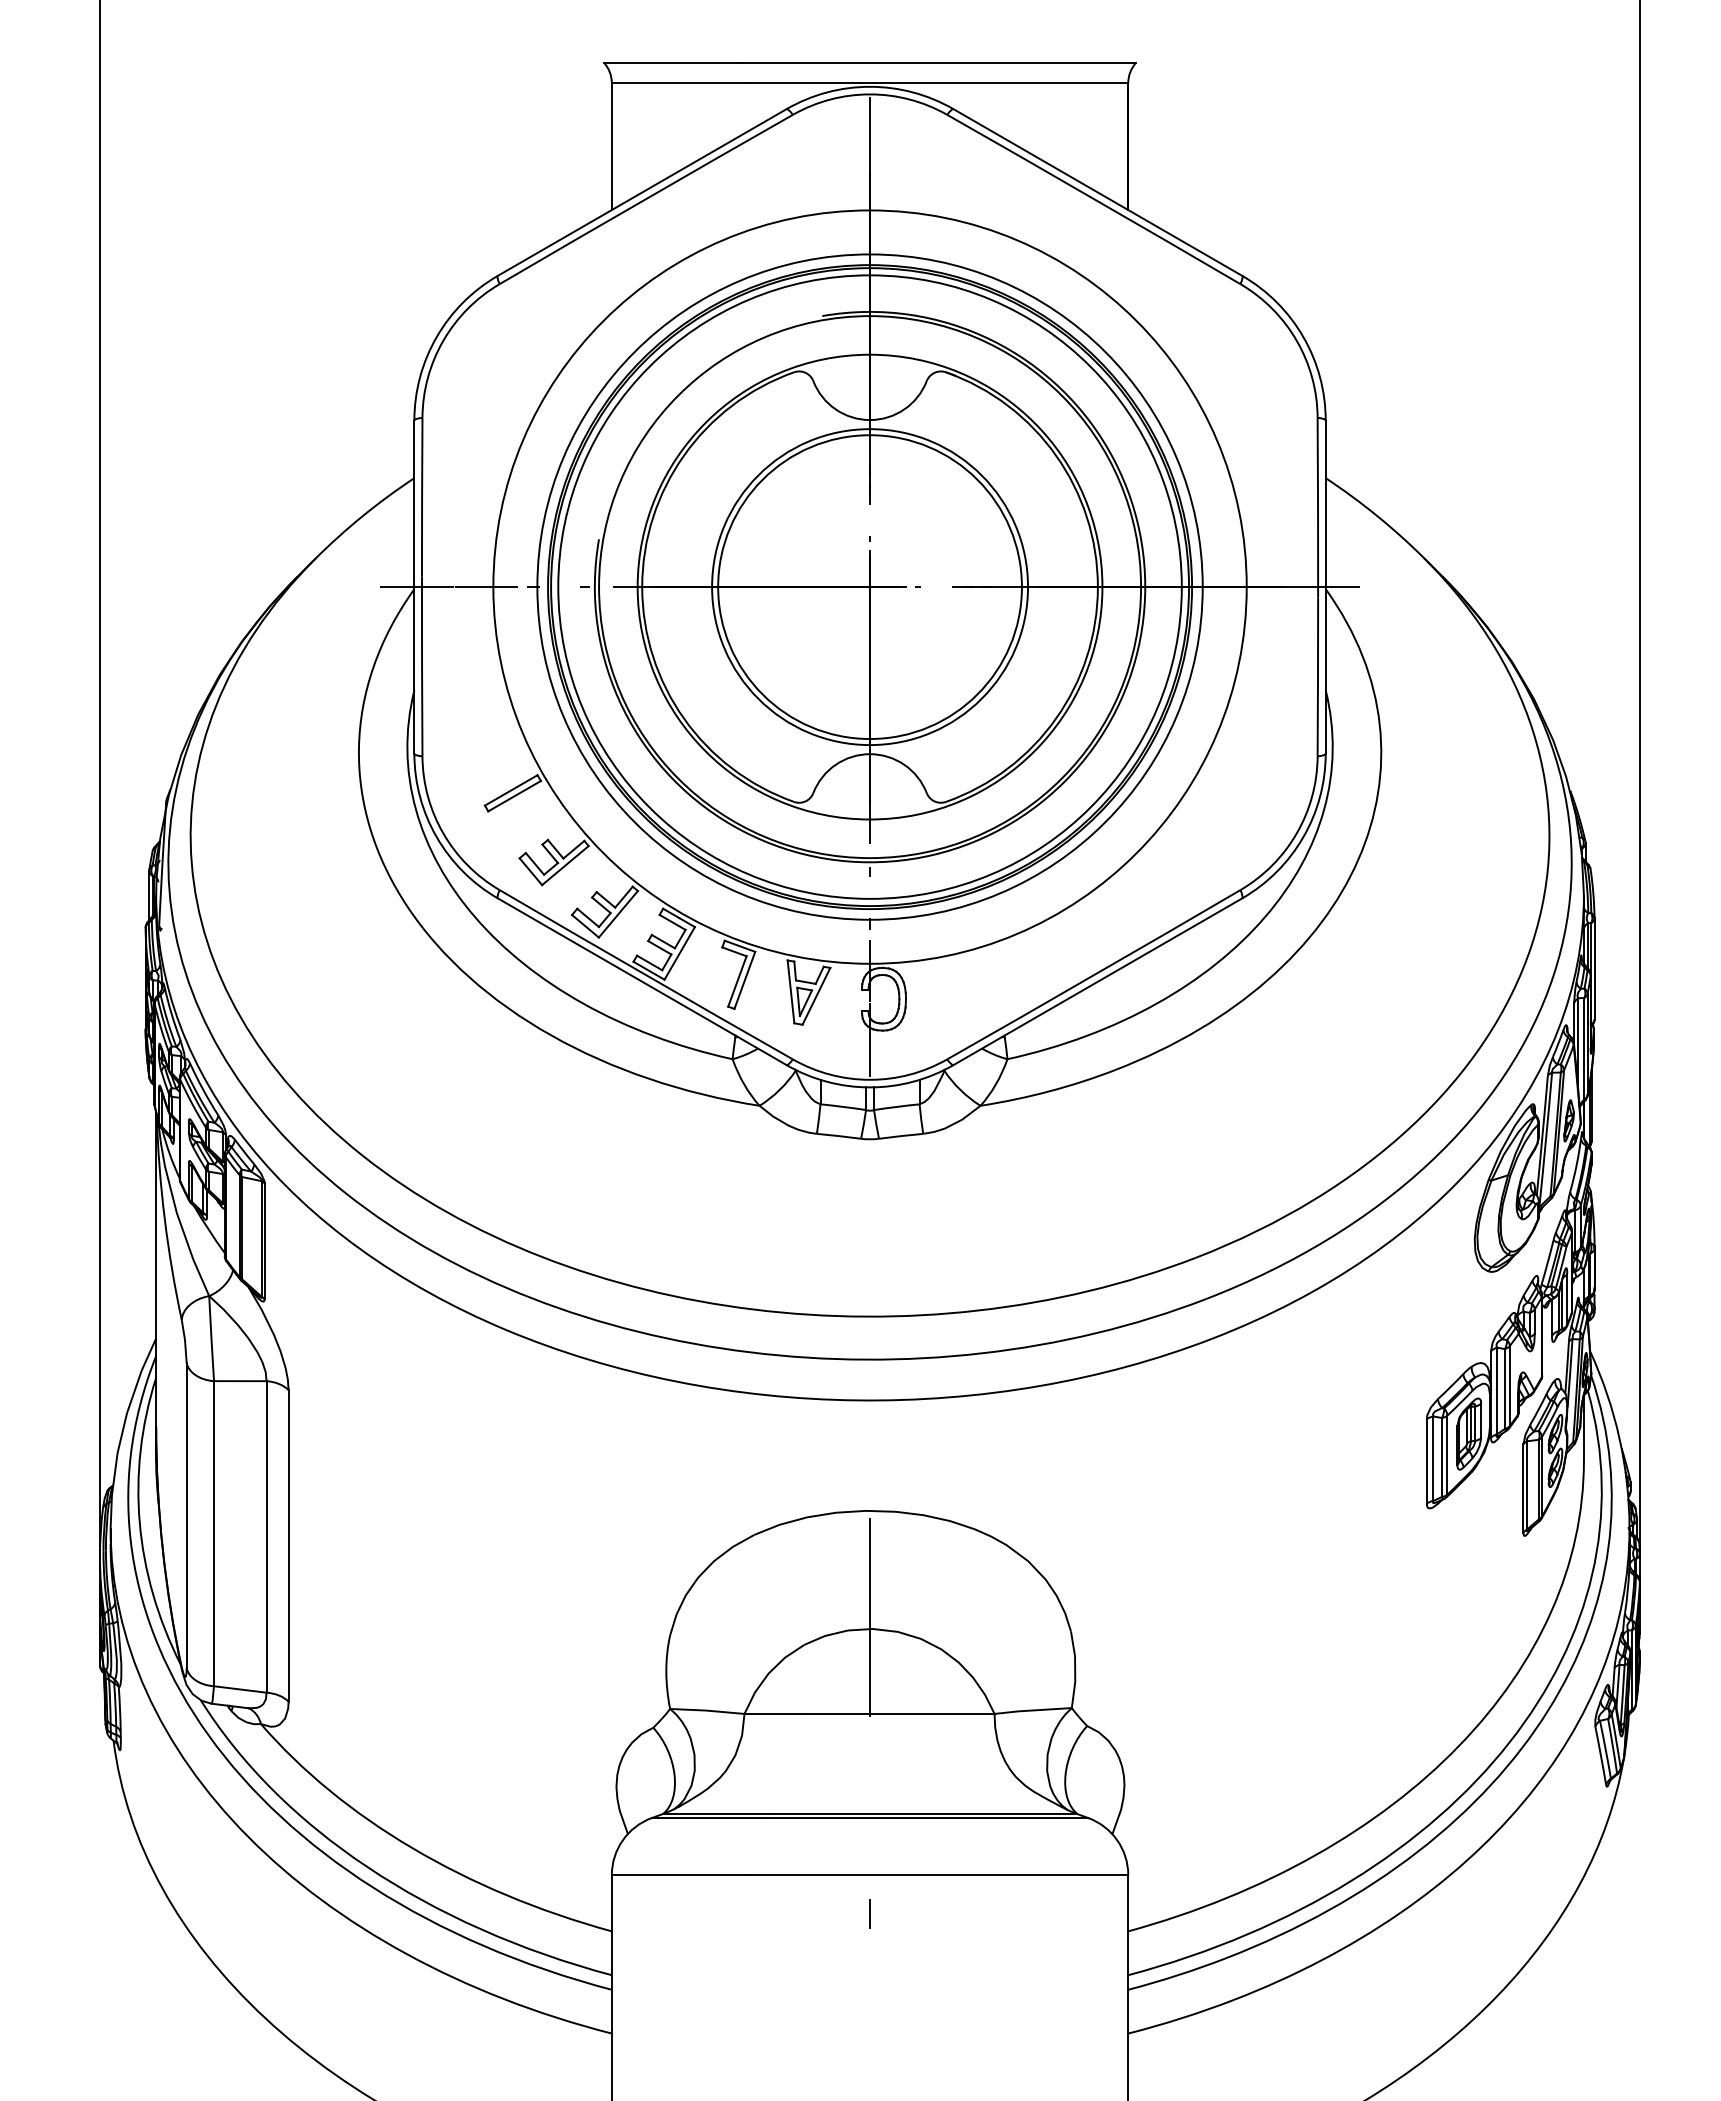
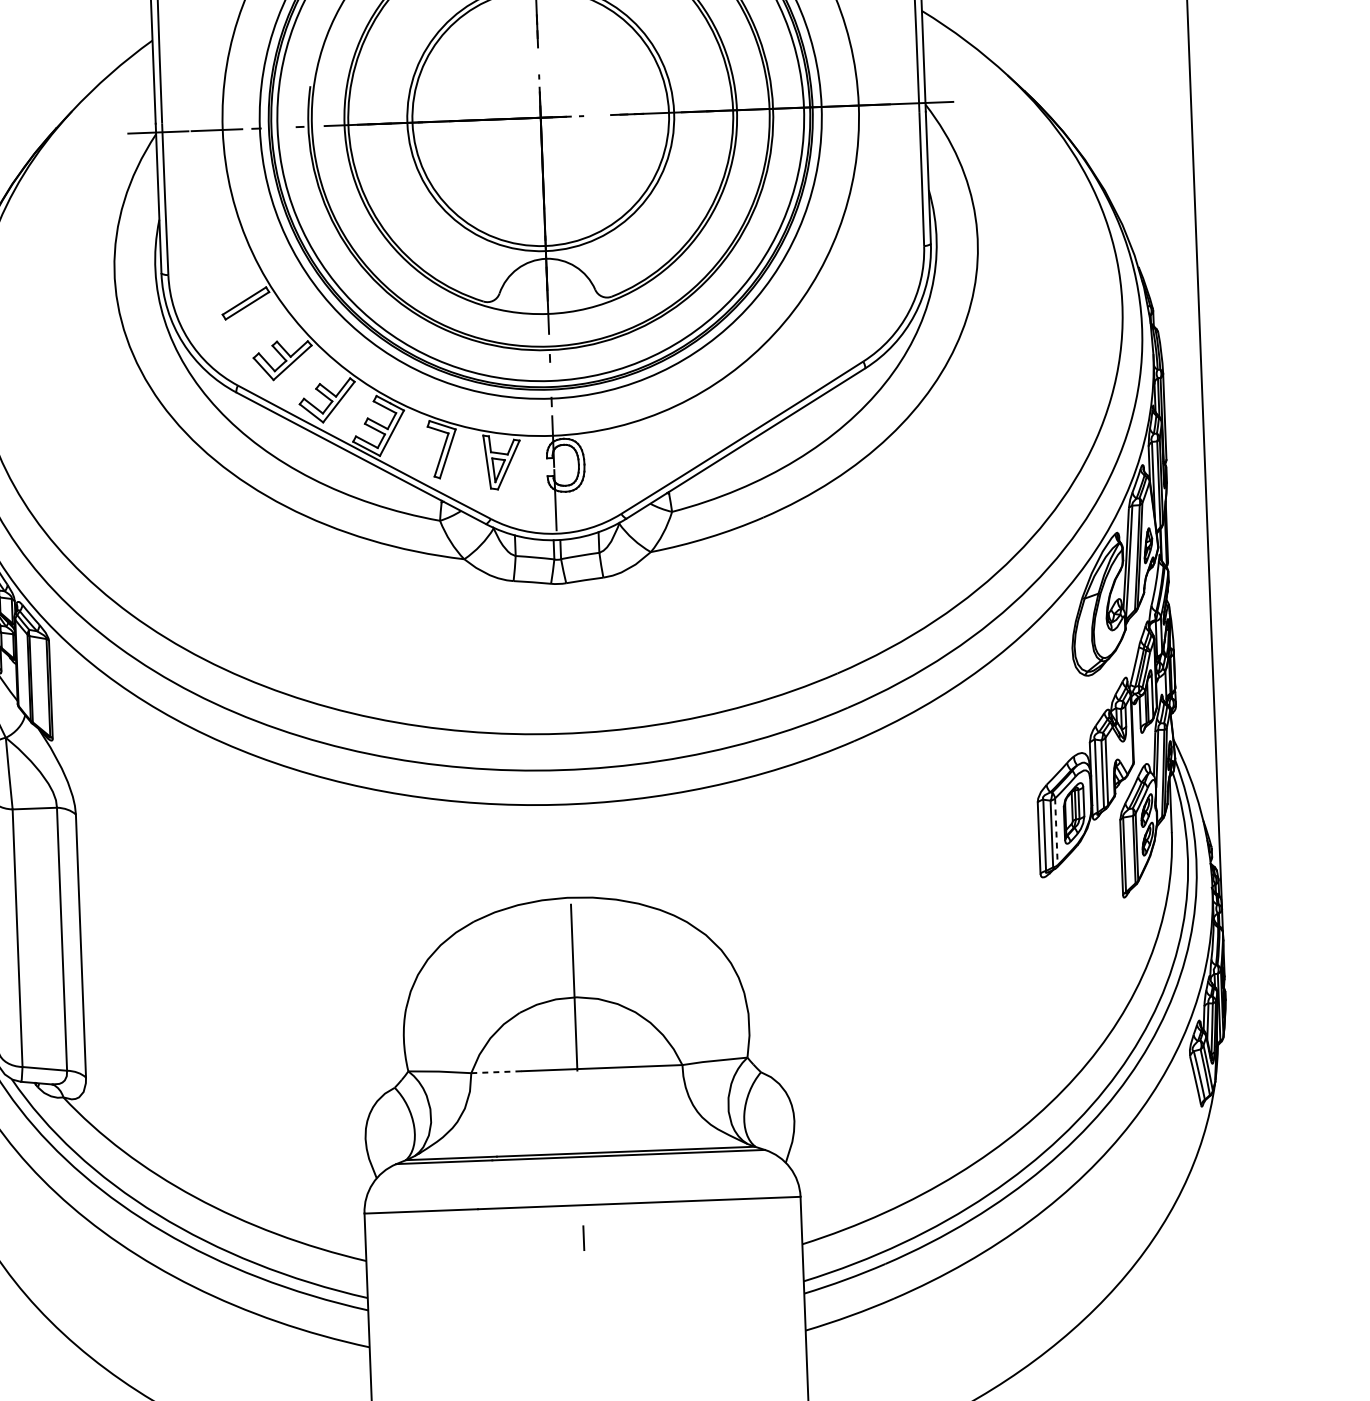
line: (1447, 1455) -> (1056, 832), solid -> dashed
line: (775, 1713) -> (497, 1071), solid -> dashed

